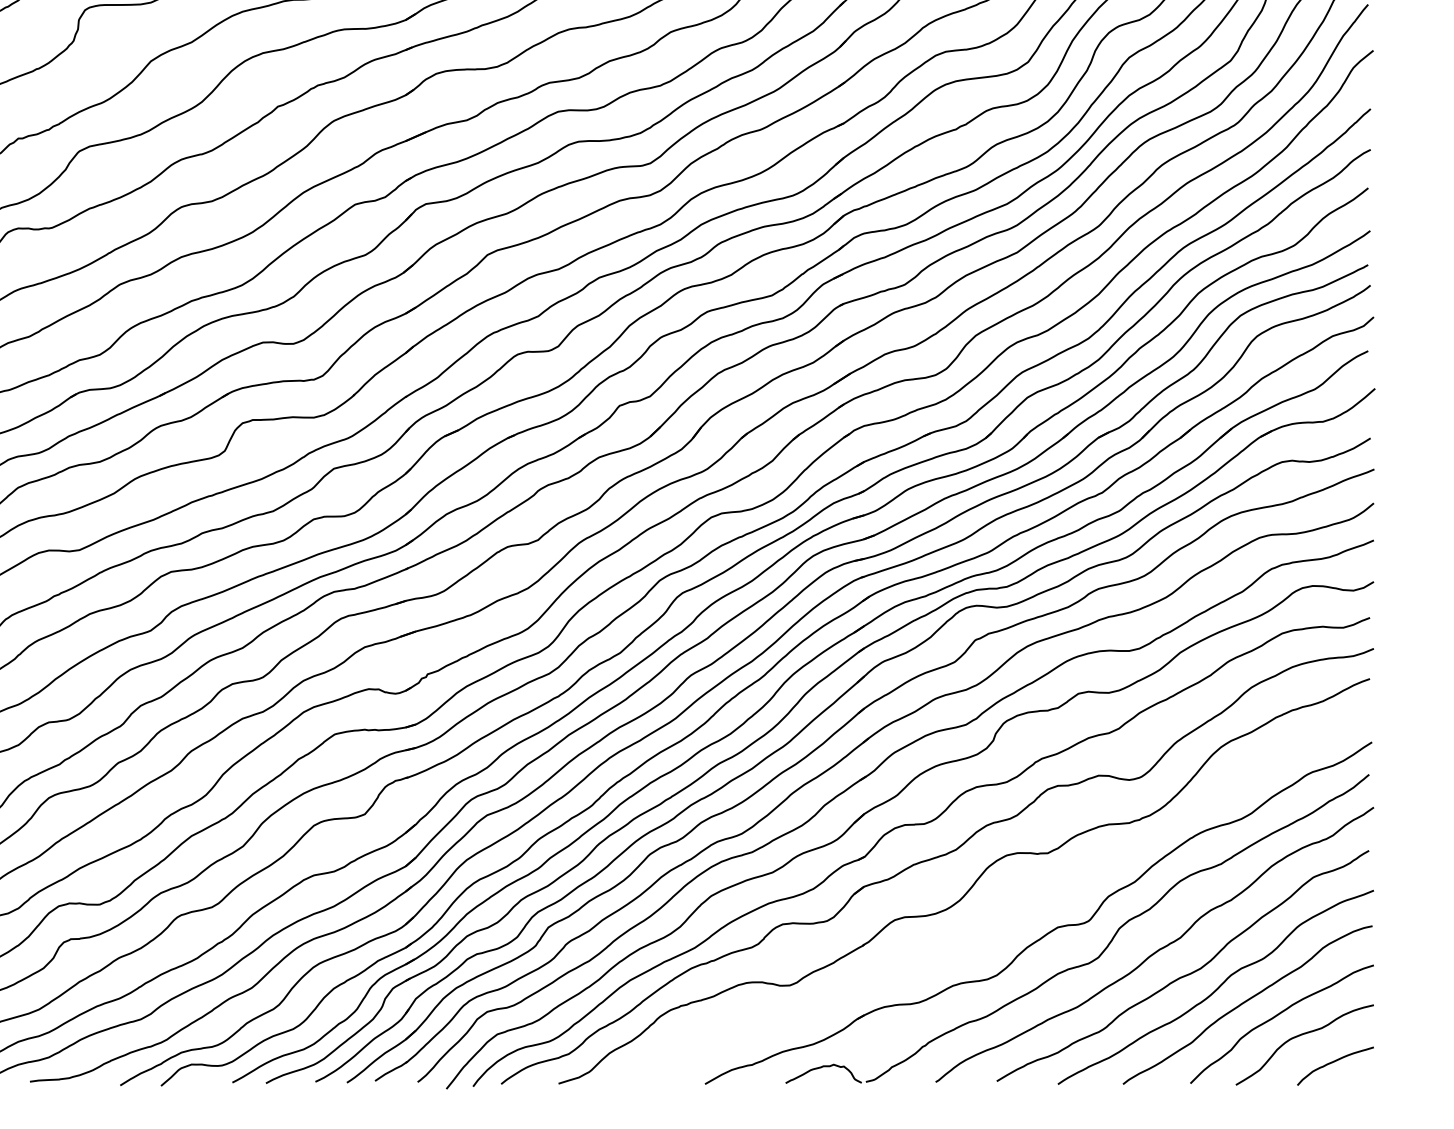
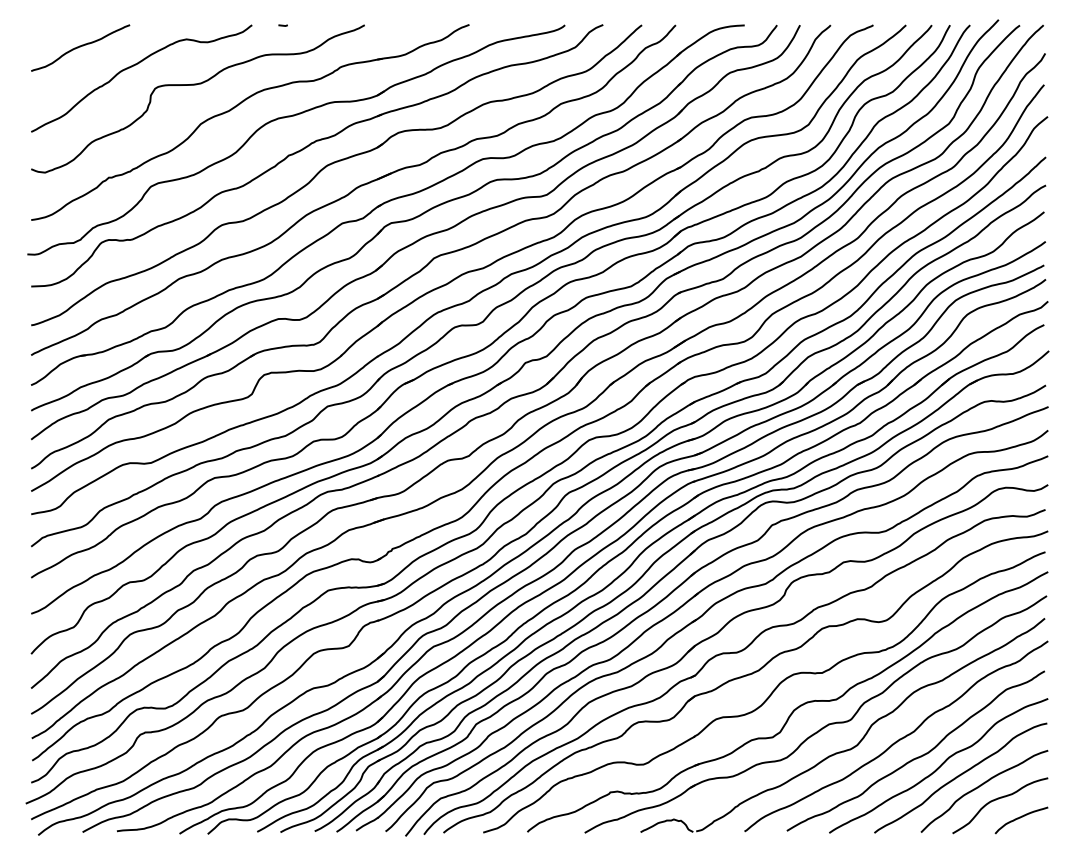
part: (1006, 906) -> (793, 709), added

